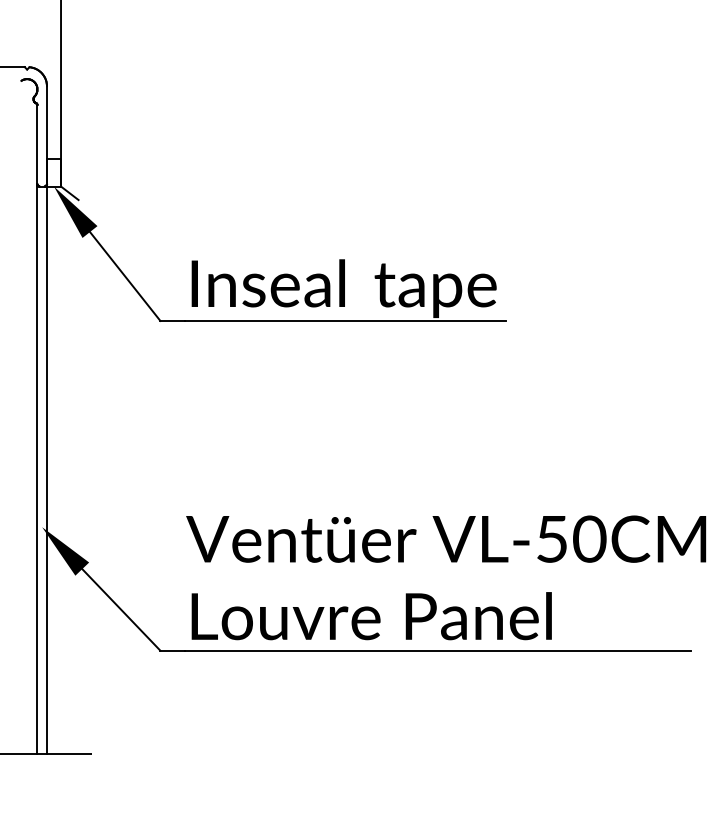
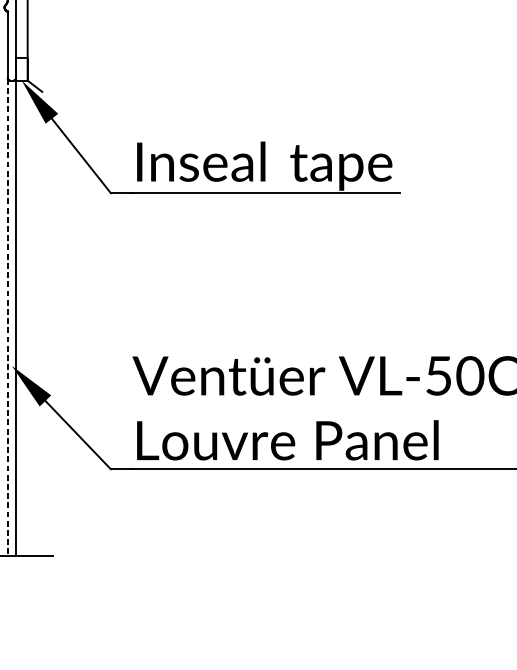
line: (37, 469) -> (7, 317), solid -> dashed

